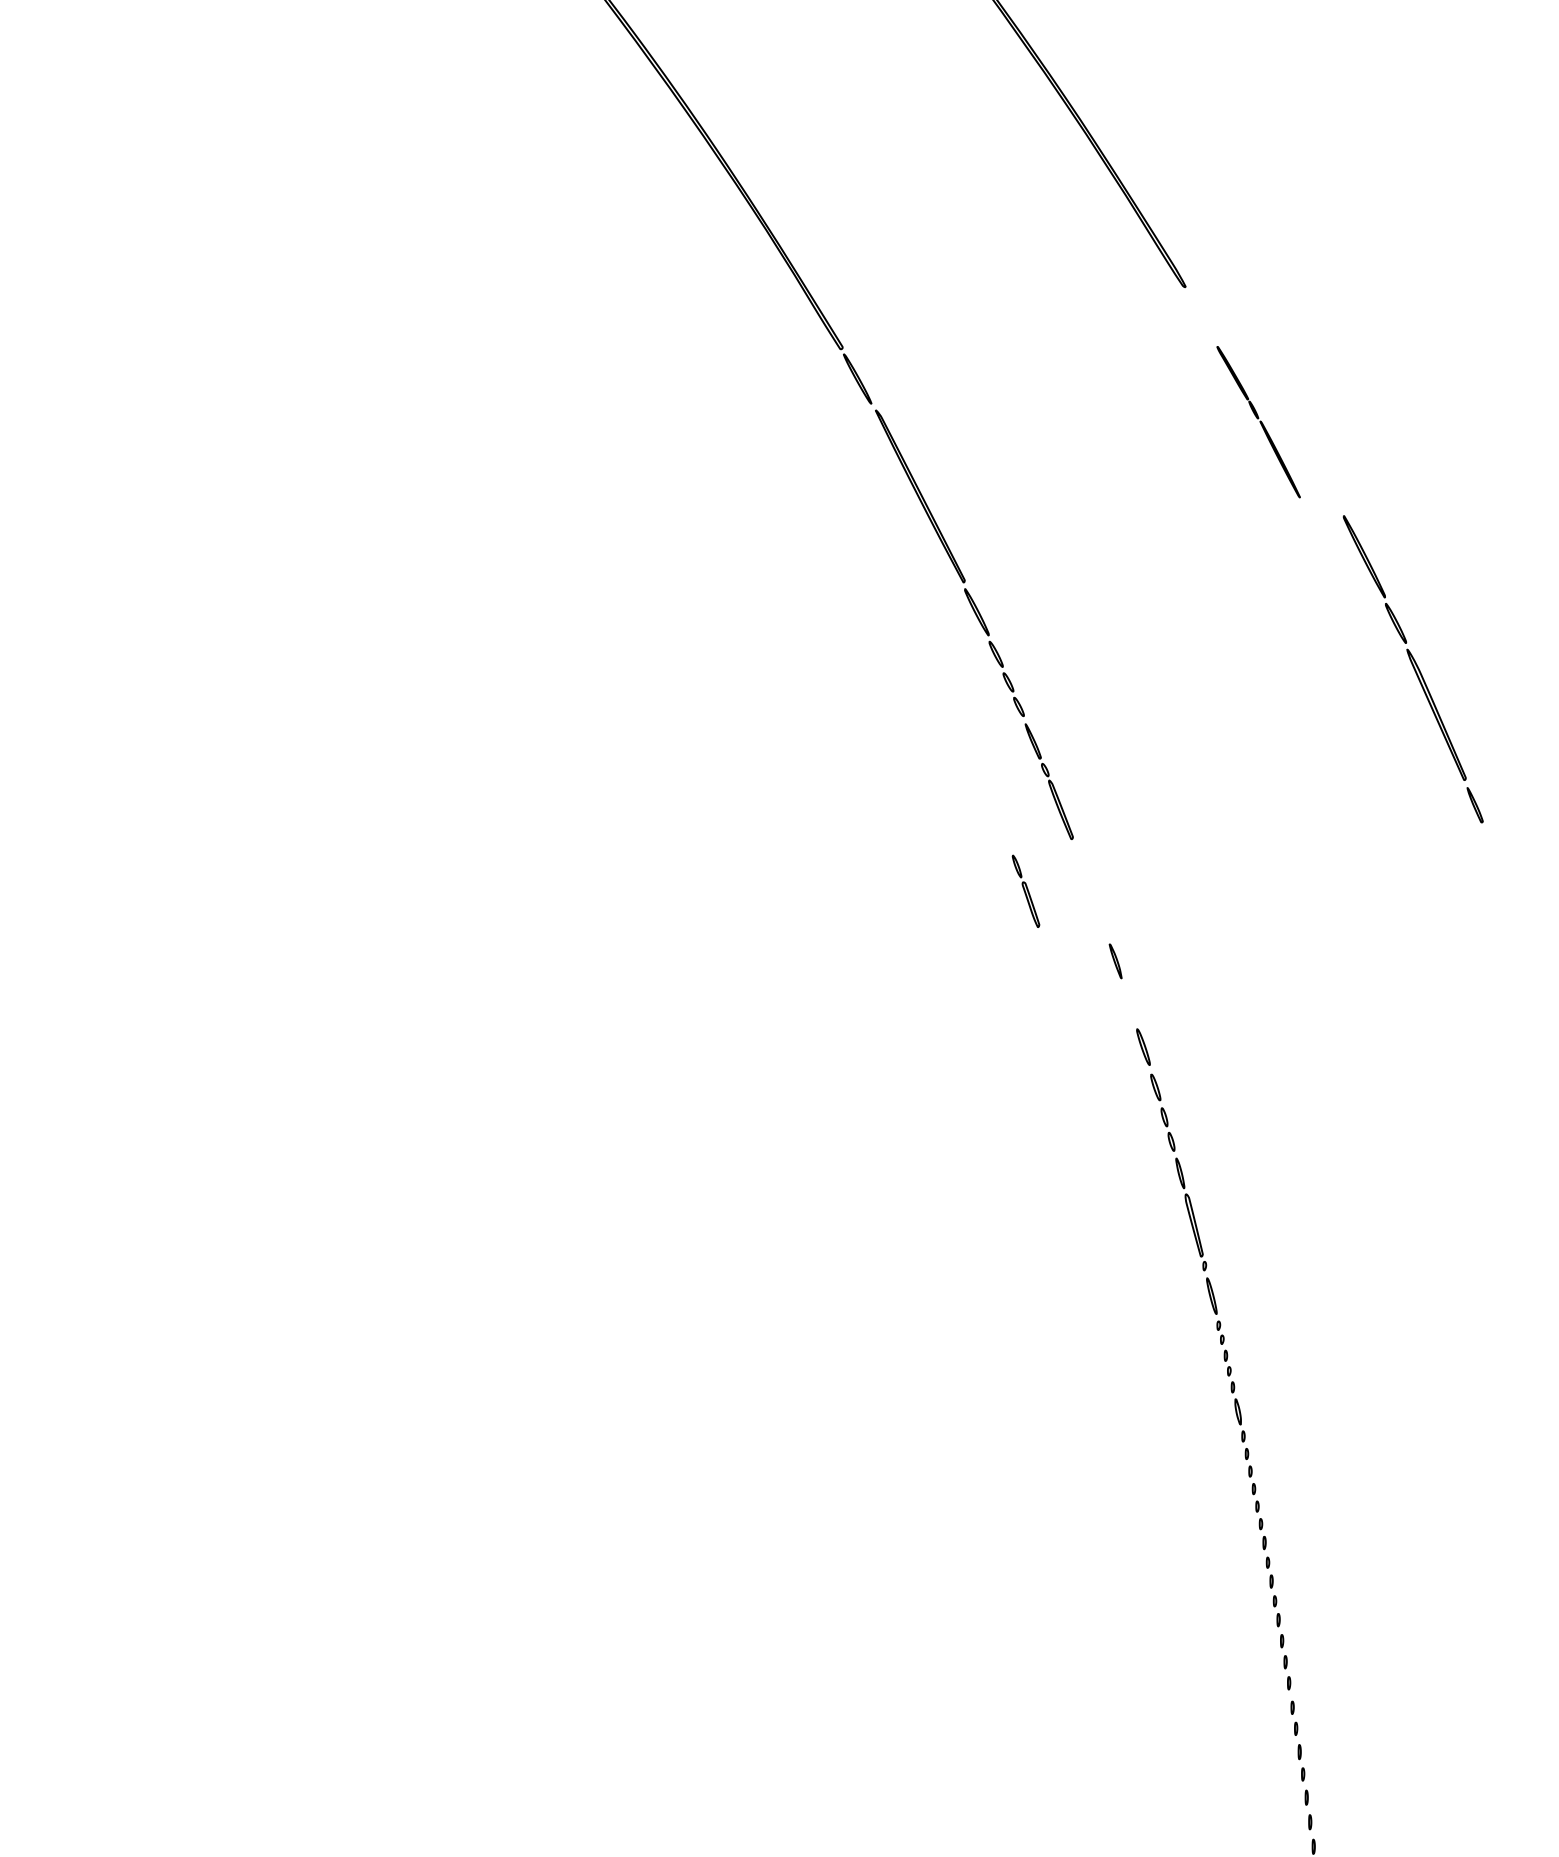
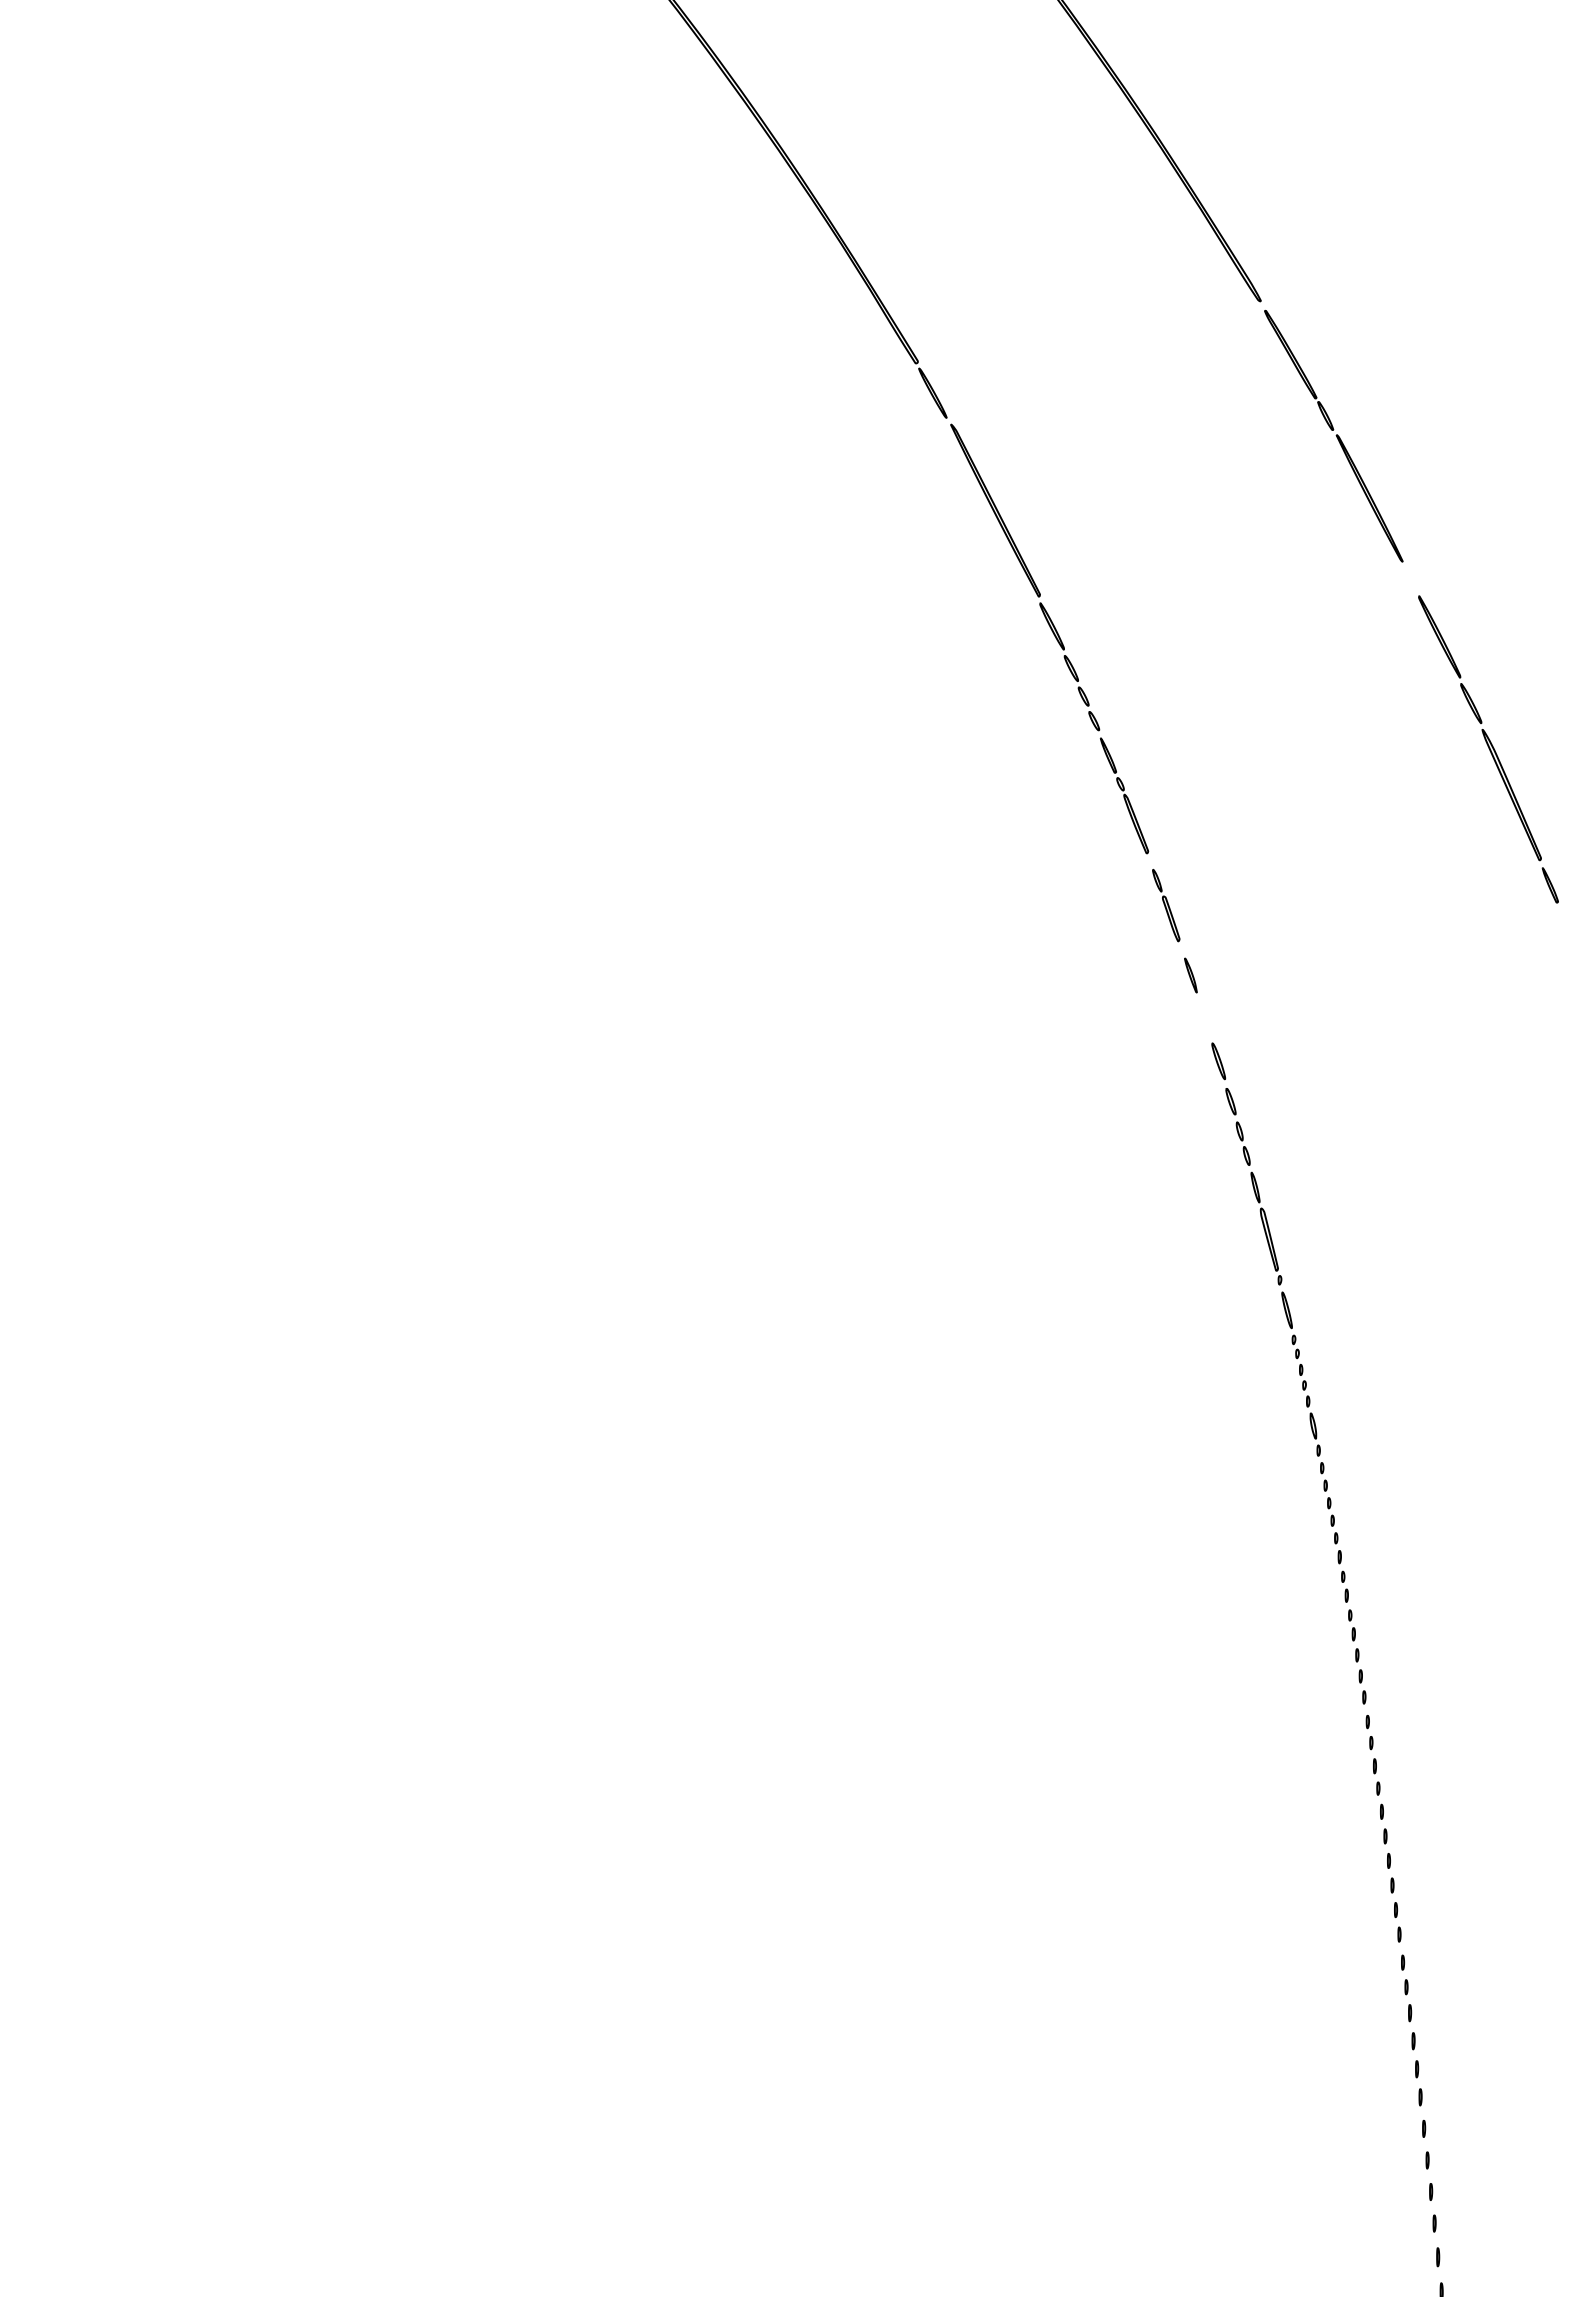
part: (1258, 422) -> (1333, 436), size x1.67
part: (1413, 669) -> (1488, 749), moved
part: (1026, 891) -> (1166, 905), moved

